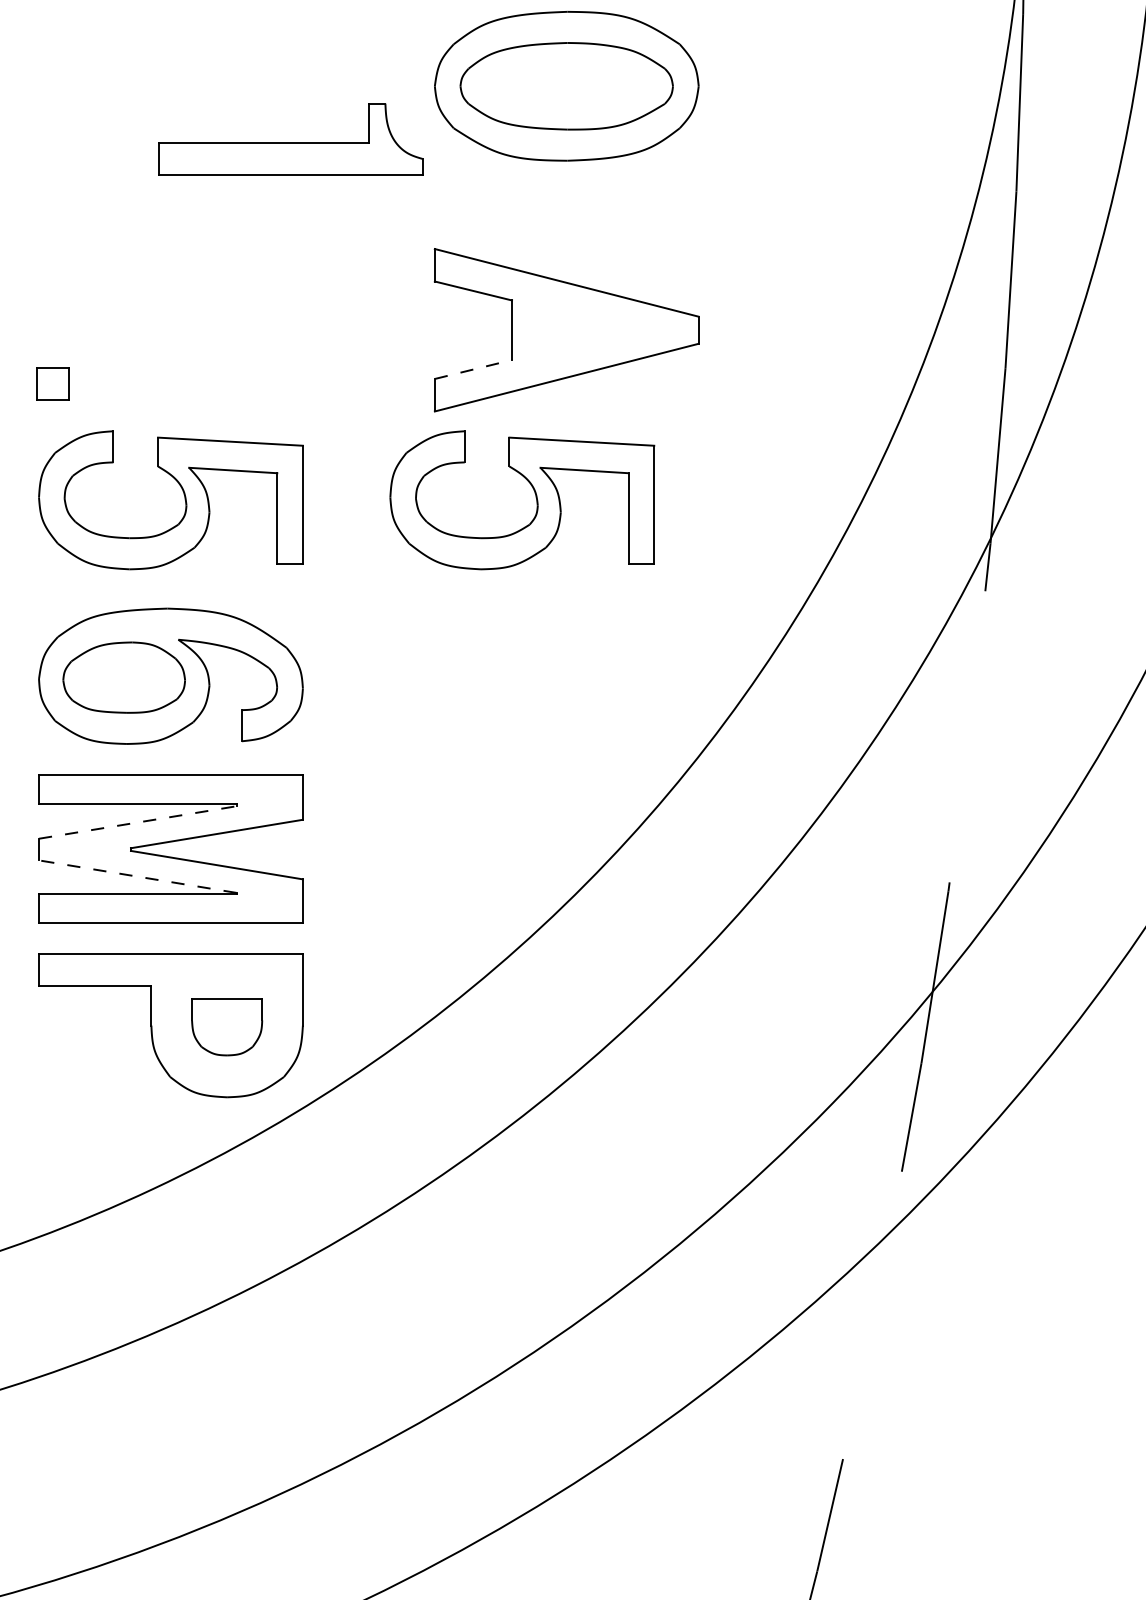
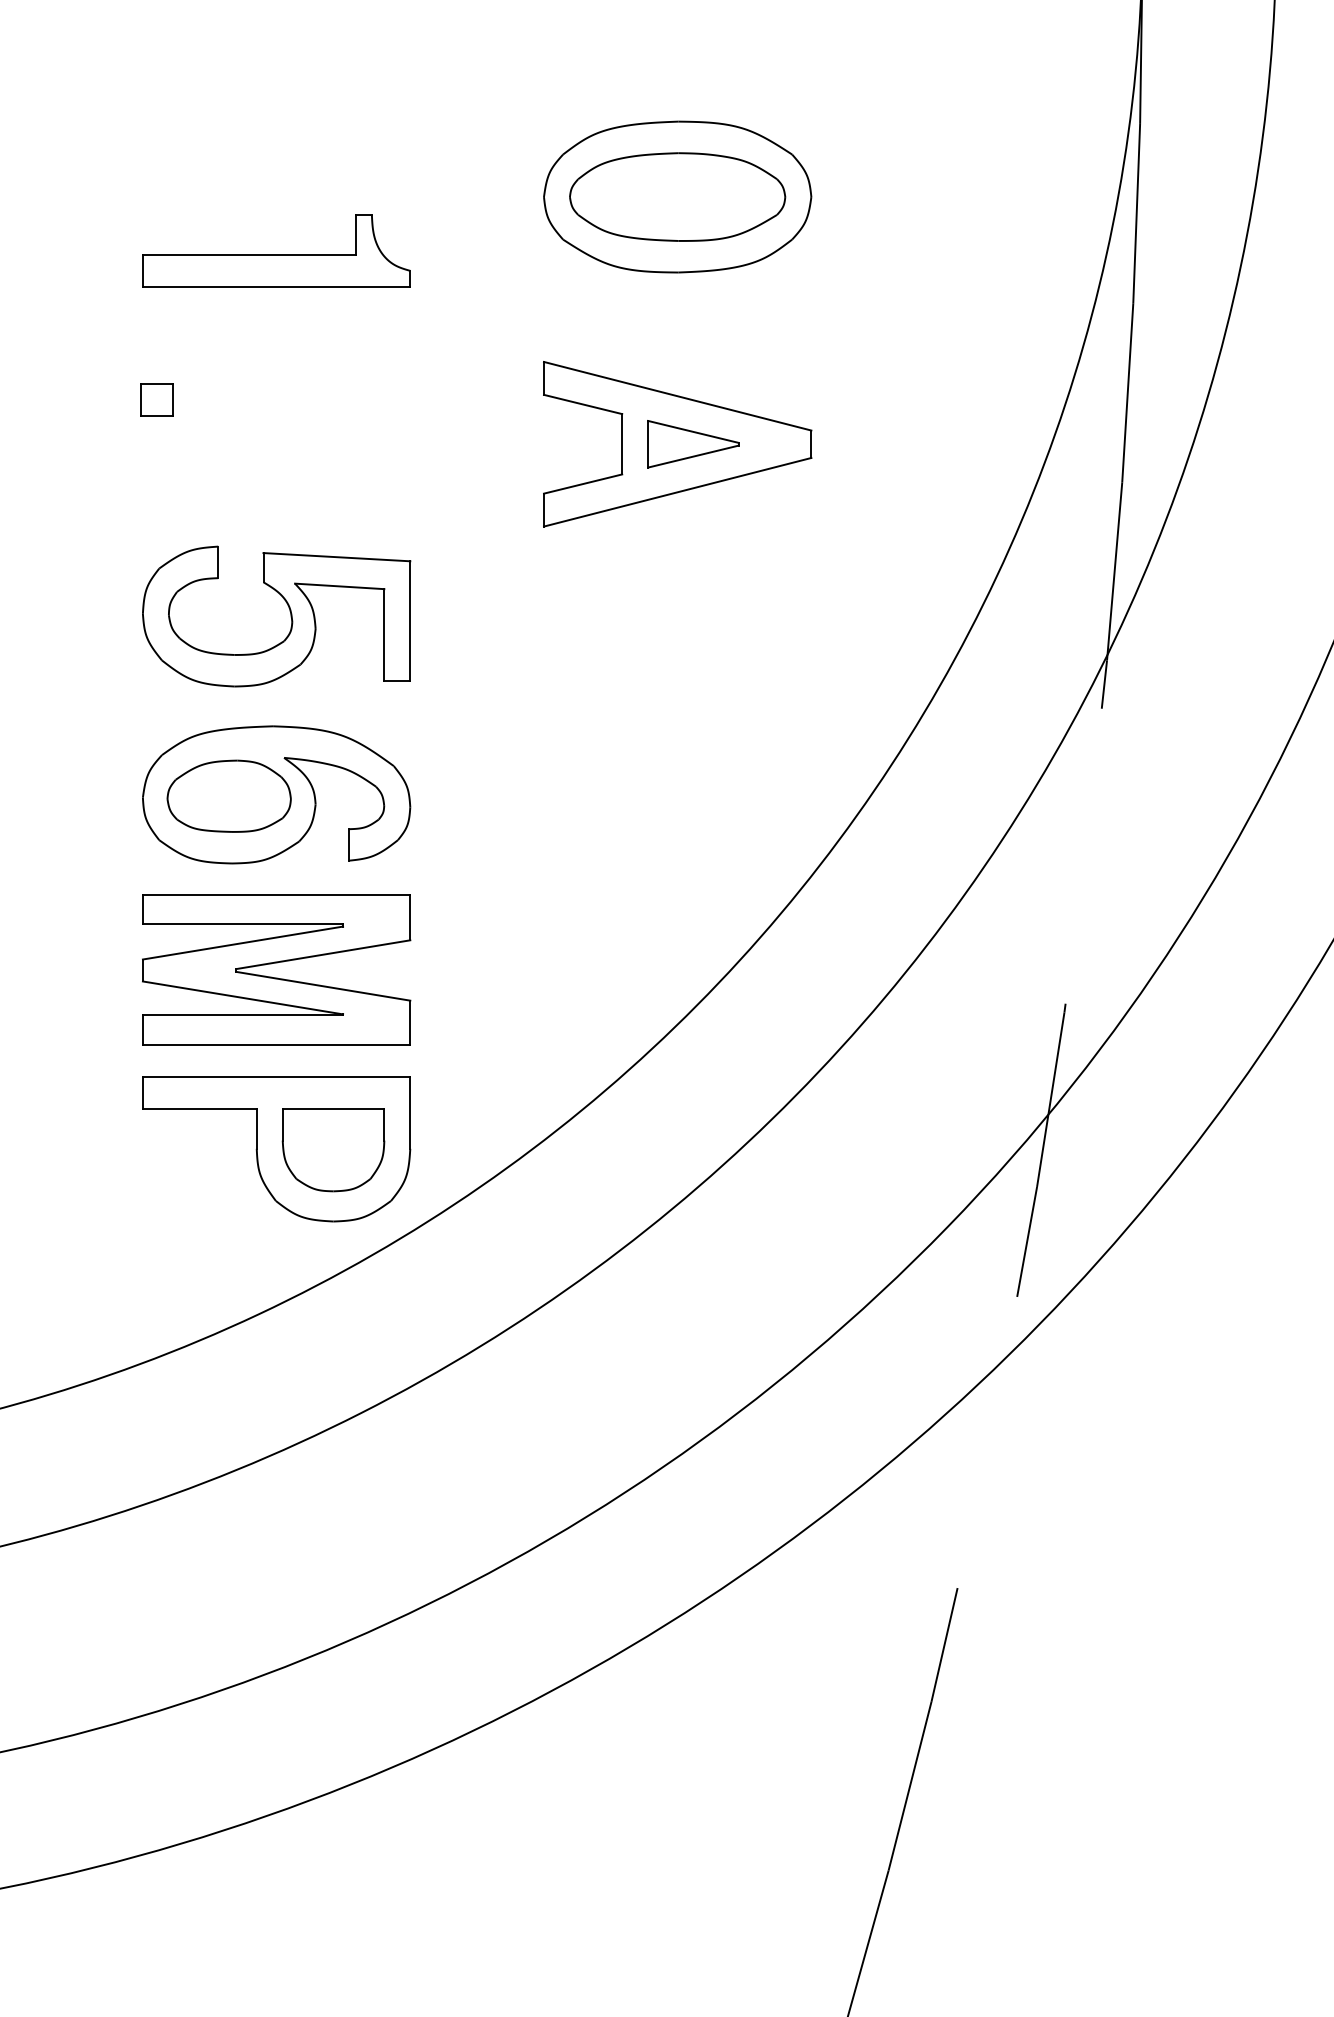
part: (291, 139) -> (276, 250), moved
part: (582, 330) -> (693, 444), added
line: (473, 368) -> (583, 483), dashed -> solid
part: (52, 383) -> (156, 399), moved
part: (535, 495) -> (645, 611), removed
line: (138, 821) -> (243, 942), dashed -> solid
line: (137, 876) -> (242, 997), dashed -> solid
part: (227, 1027) -> (333, 1150), size x1.43

